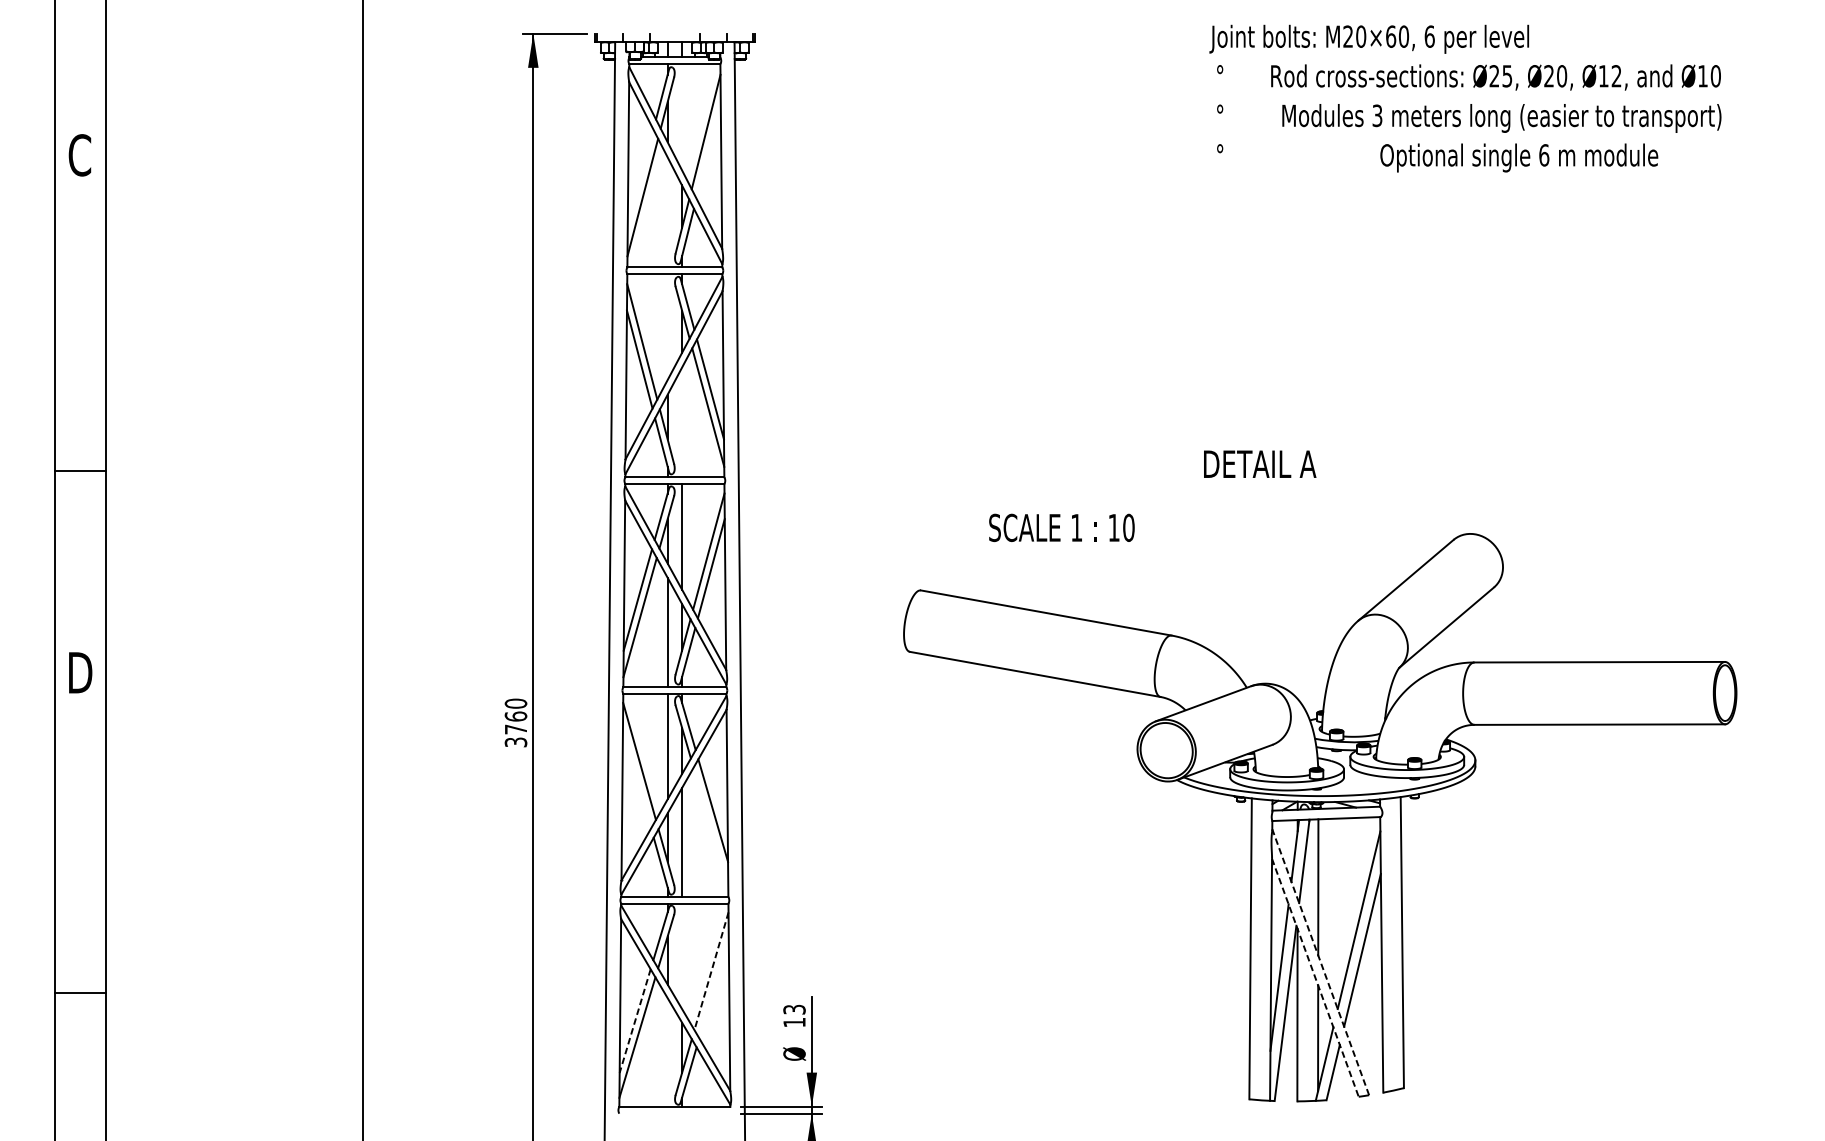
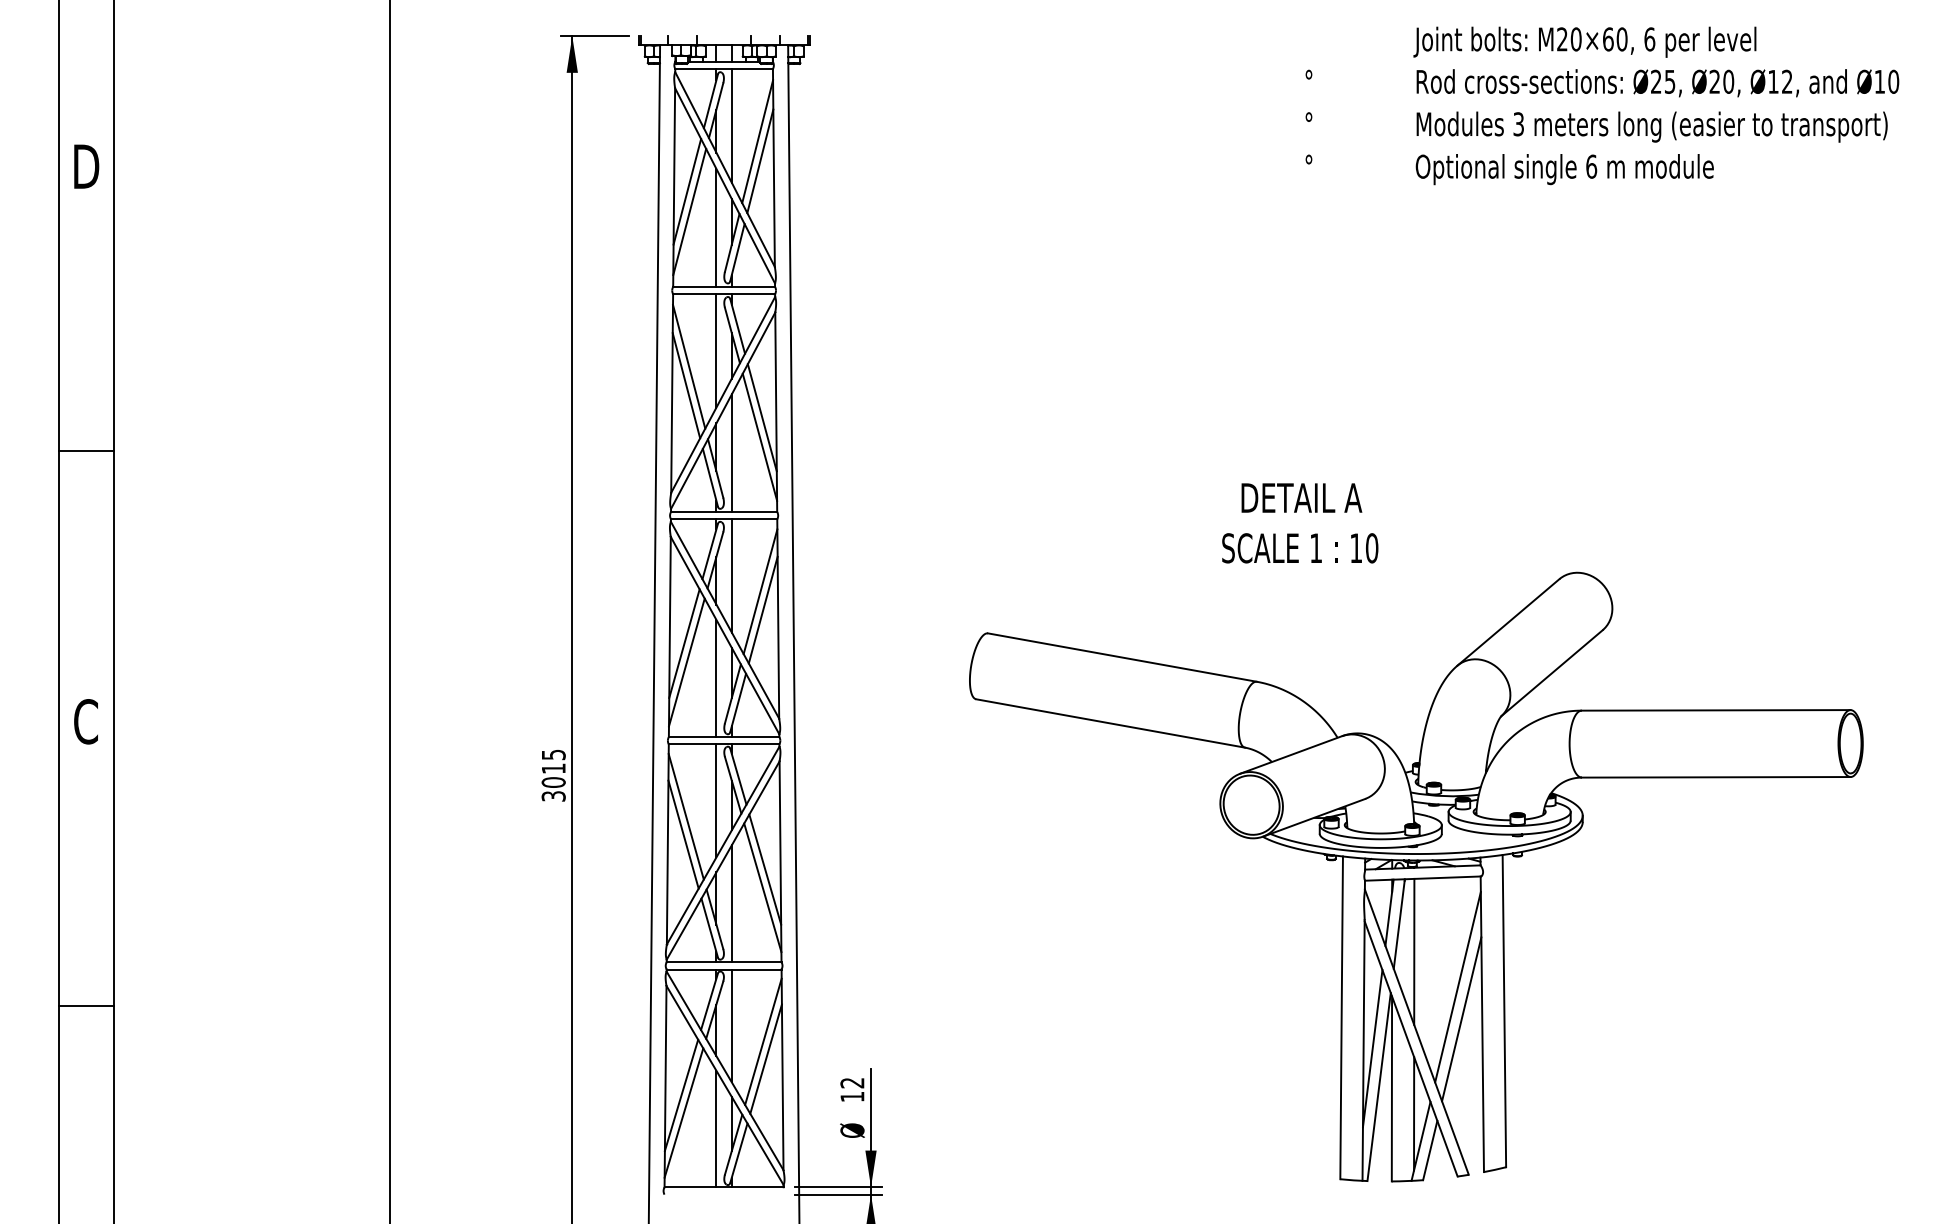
text: (1368, 38) -> (1584, 41), moved
text: (1495, 77) -> (1657, 83), moved
line: (681, 116) -> (731, 125), added
text: (1501, 117) -> (1651, 126), moved
line: (708, 150) -> (760, 161), added
text: (80, 155) -> (86, 166), C -> D
text: (1518, 157) -> (1564, 169), moved
line: (640, 178) -> (687, 191), added
line: (667, 212) -> (716, 227), added
line: (667, 326) -> (716, 350), added
line: (681, 421) -> (731, 452), added
text: (1259, 463) -> (1301, 497), moved
line: (80, 471) -> (86, 450), moved
text: (1062, 528) -> (1300, 548), moved
text: (80, 672) -> (86, 721), D -> C
text: (515, 716) -> (553, 768), 3760 -> 3015
line: (637, 777) -> (683, 834), added
line: (710, 827) -> (762, 887), added
line: (681, 956) -> (731, 1025), added
line: (1320, 962) -> (1416, 1032), dashed -> solid
line: (711, 970) -> (763, 1041), dashed -> solid
line: (1315, 977) -> (1411, 1048), dashed -> solid
line: (713, 986) -> (765, 1058), added
line: (80, 993) -> (86, 1005), moved
text: (794, 1010) -> (852, 1083), 13 -> 12
line: (635, 1021) -> (681, 1095), dashed -> solid
line: (667, 1052) -> (716, 1128), added

